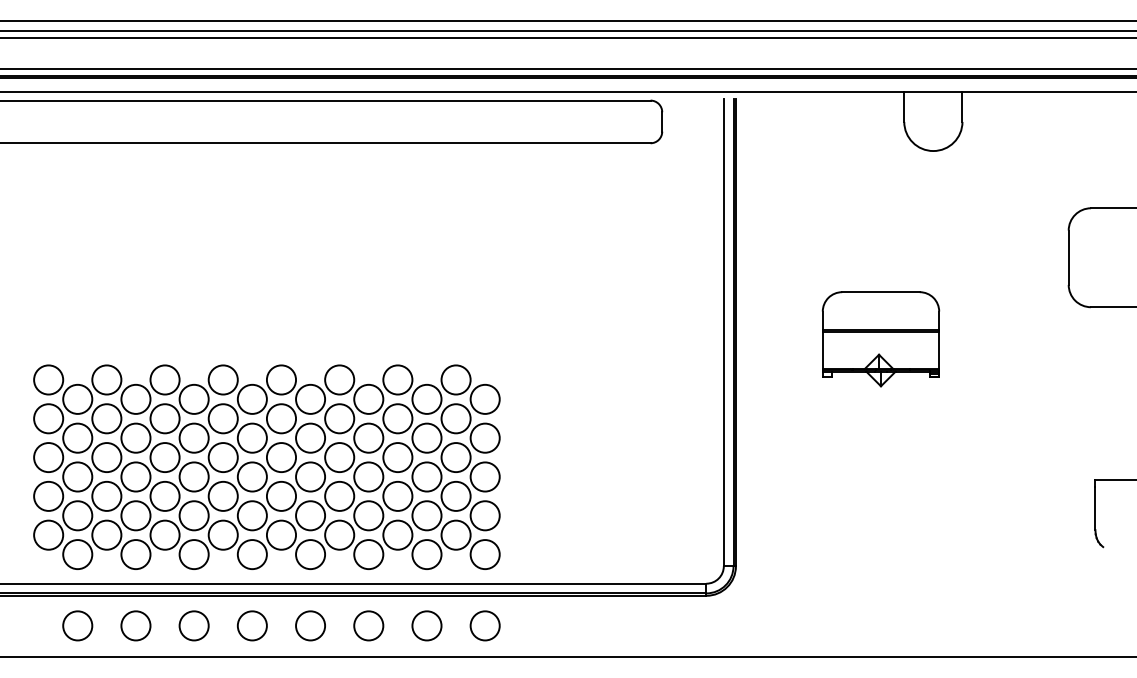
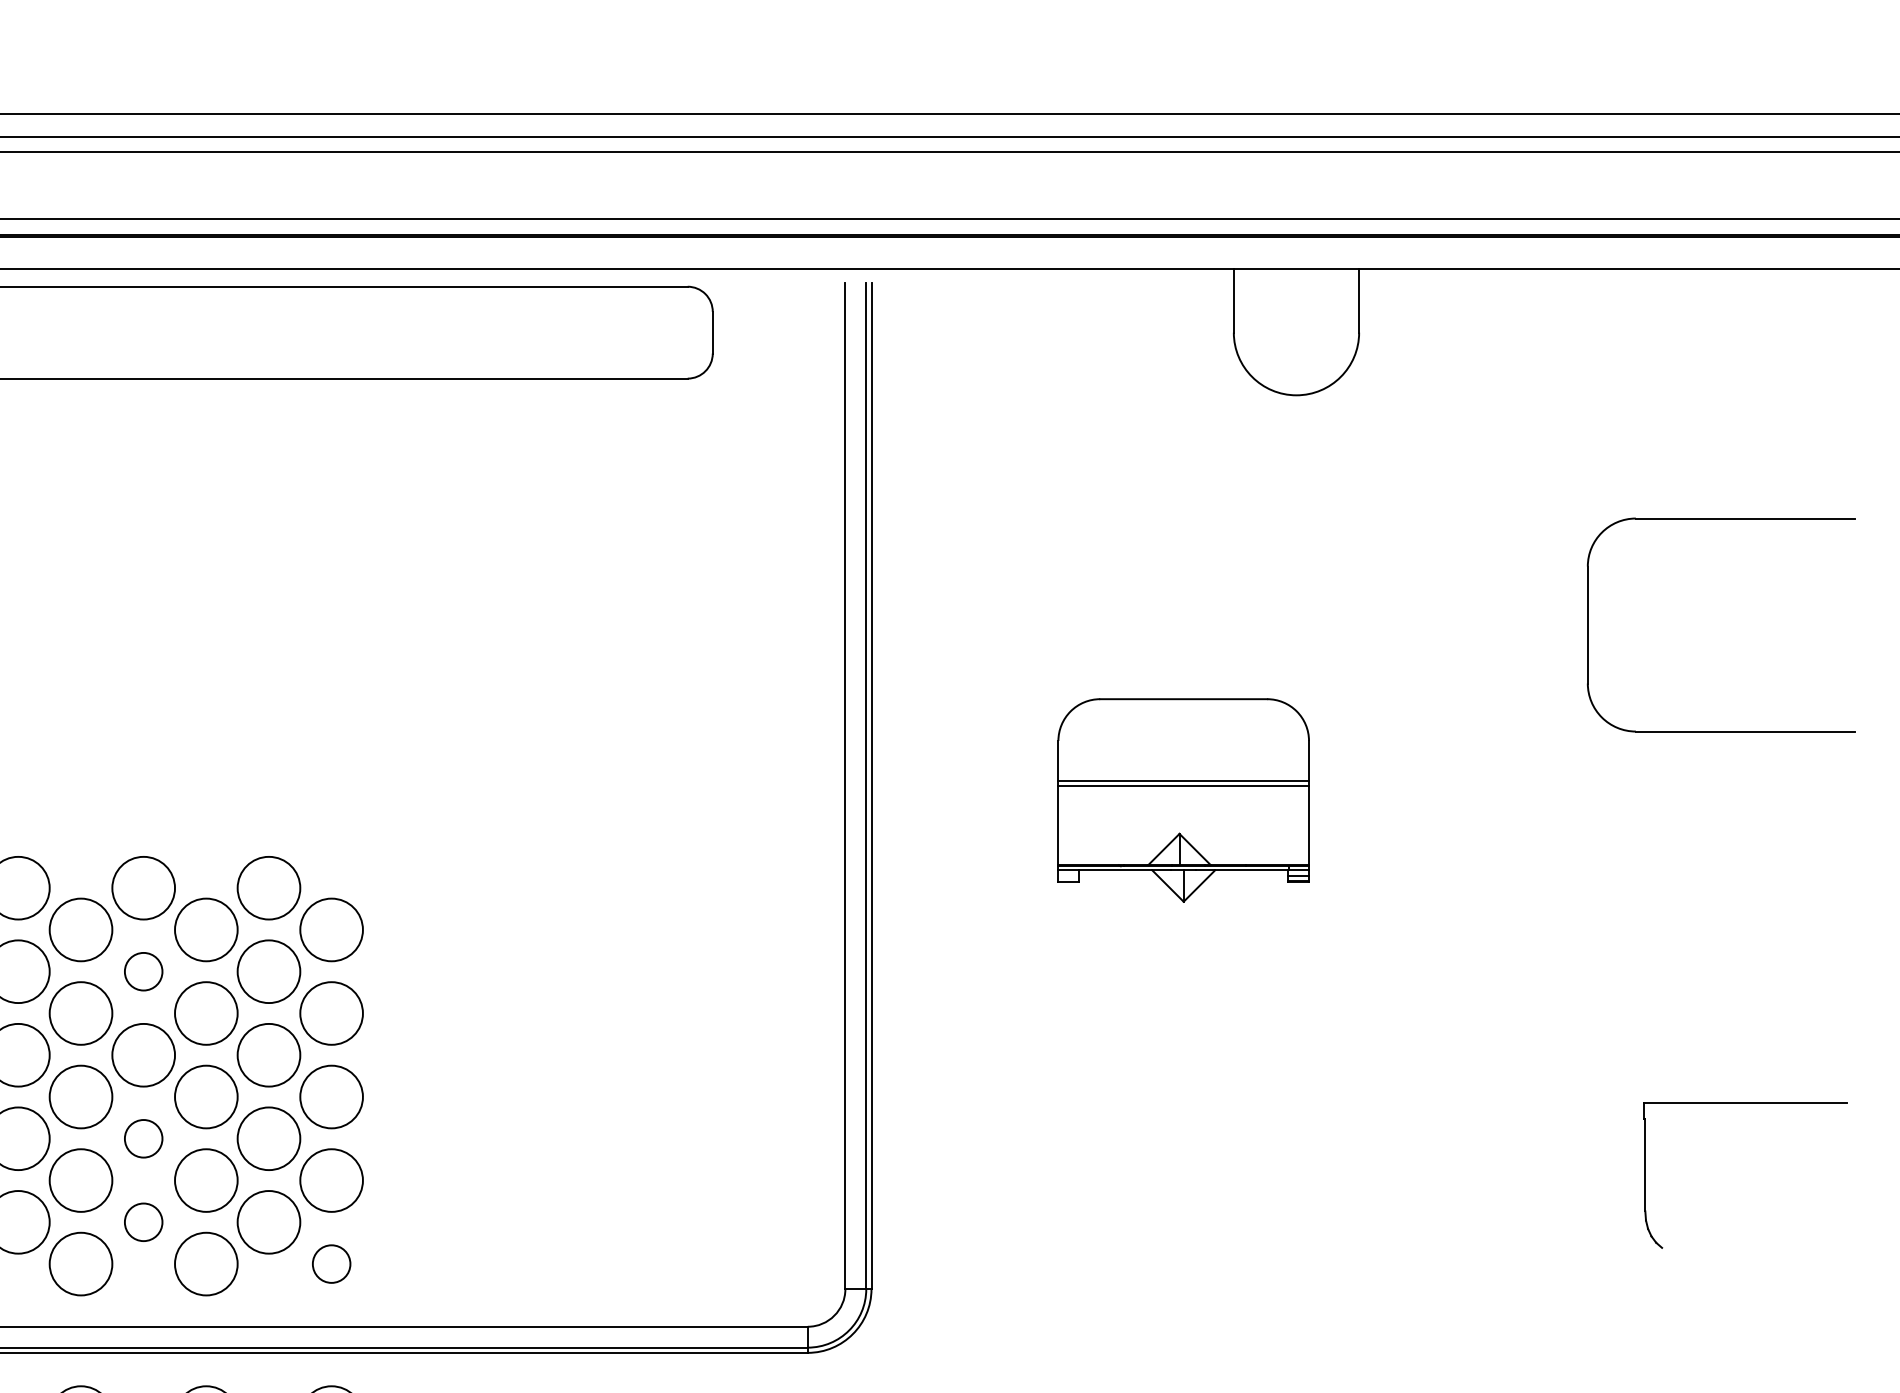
circle: (397, 418) -> (142, 971), size x0.6
circle: (397, 495) -> (142, 1136), size x0.6
circle: (397, 534) -> (142, 1220), size x0.6
circle: (484, 554) -> (330, 1263), size x0.6

